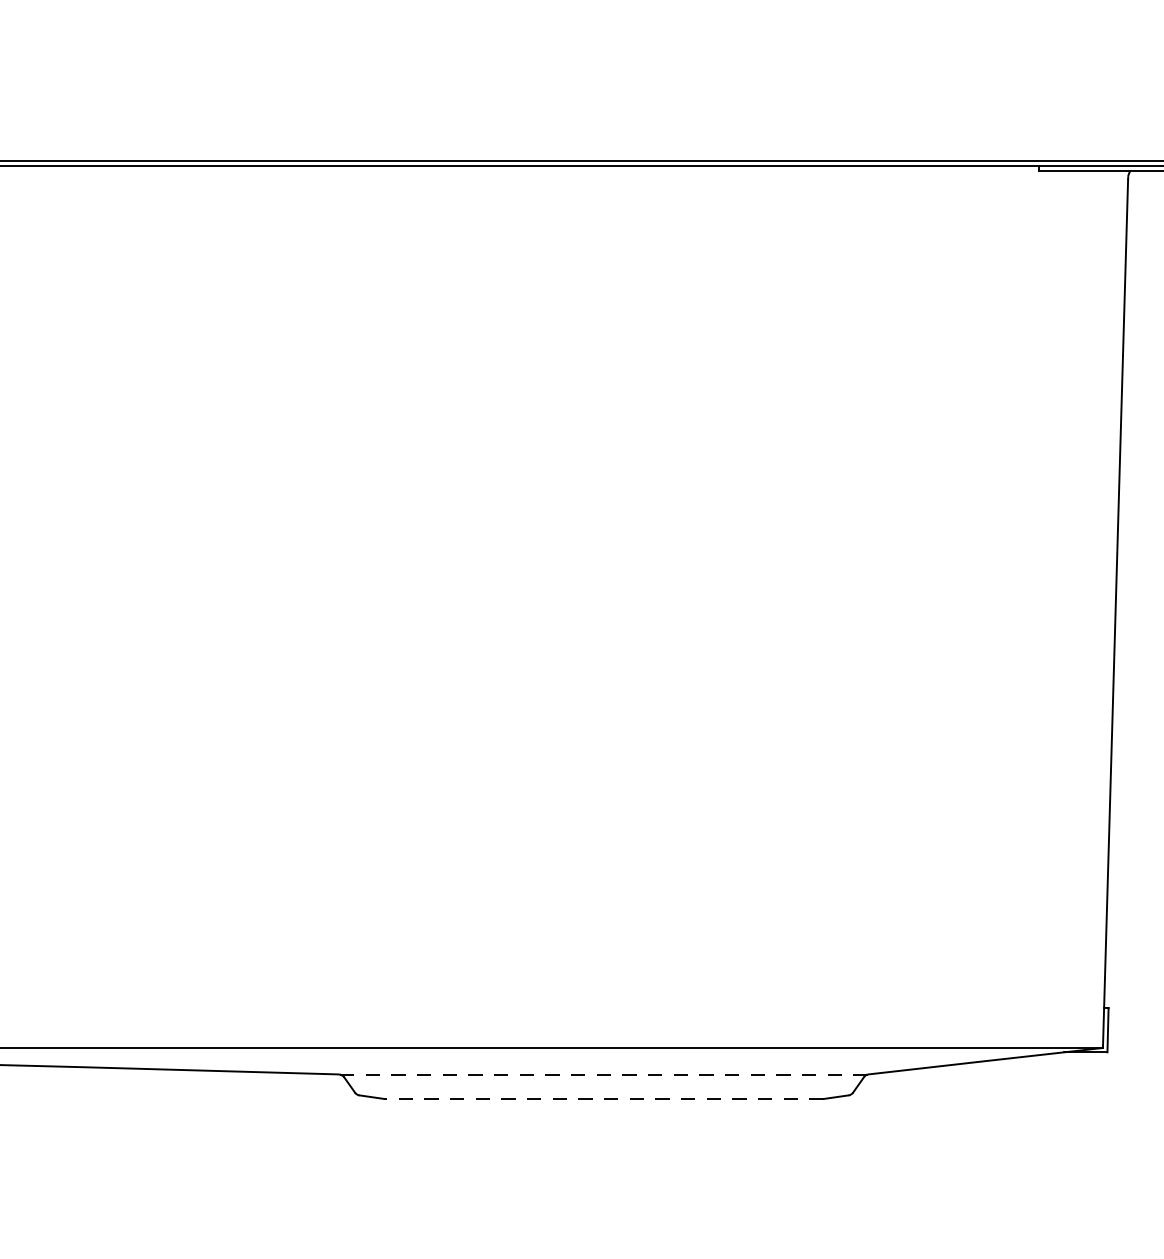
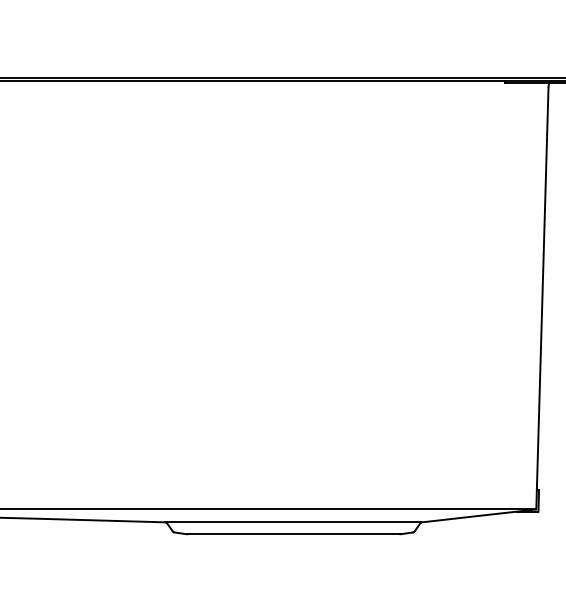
line: (603, 1074) -> (293, 522), dashed -> solid
line: (603, 1099) -> (293, 534), dashed -> solid

